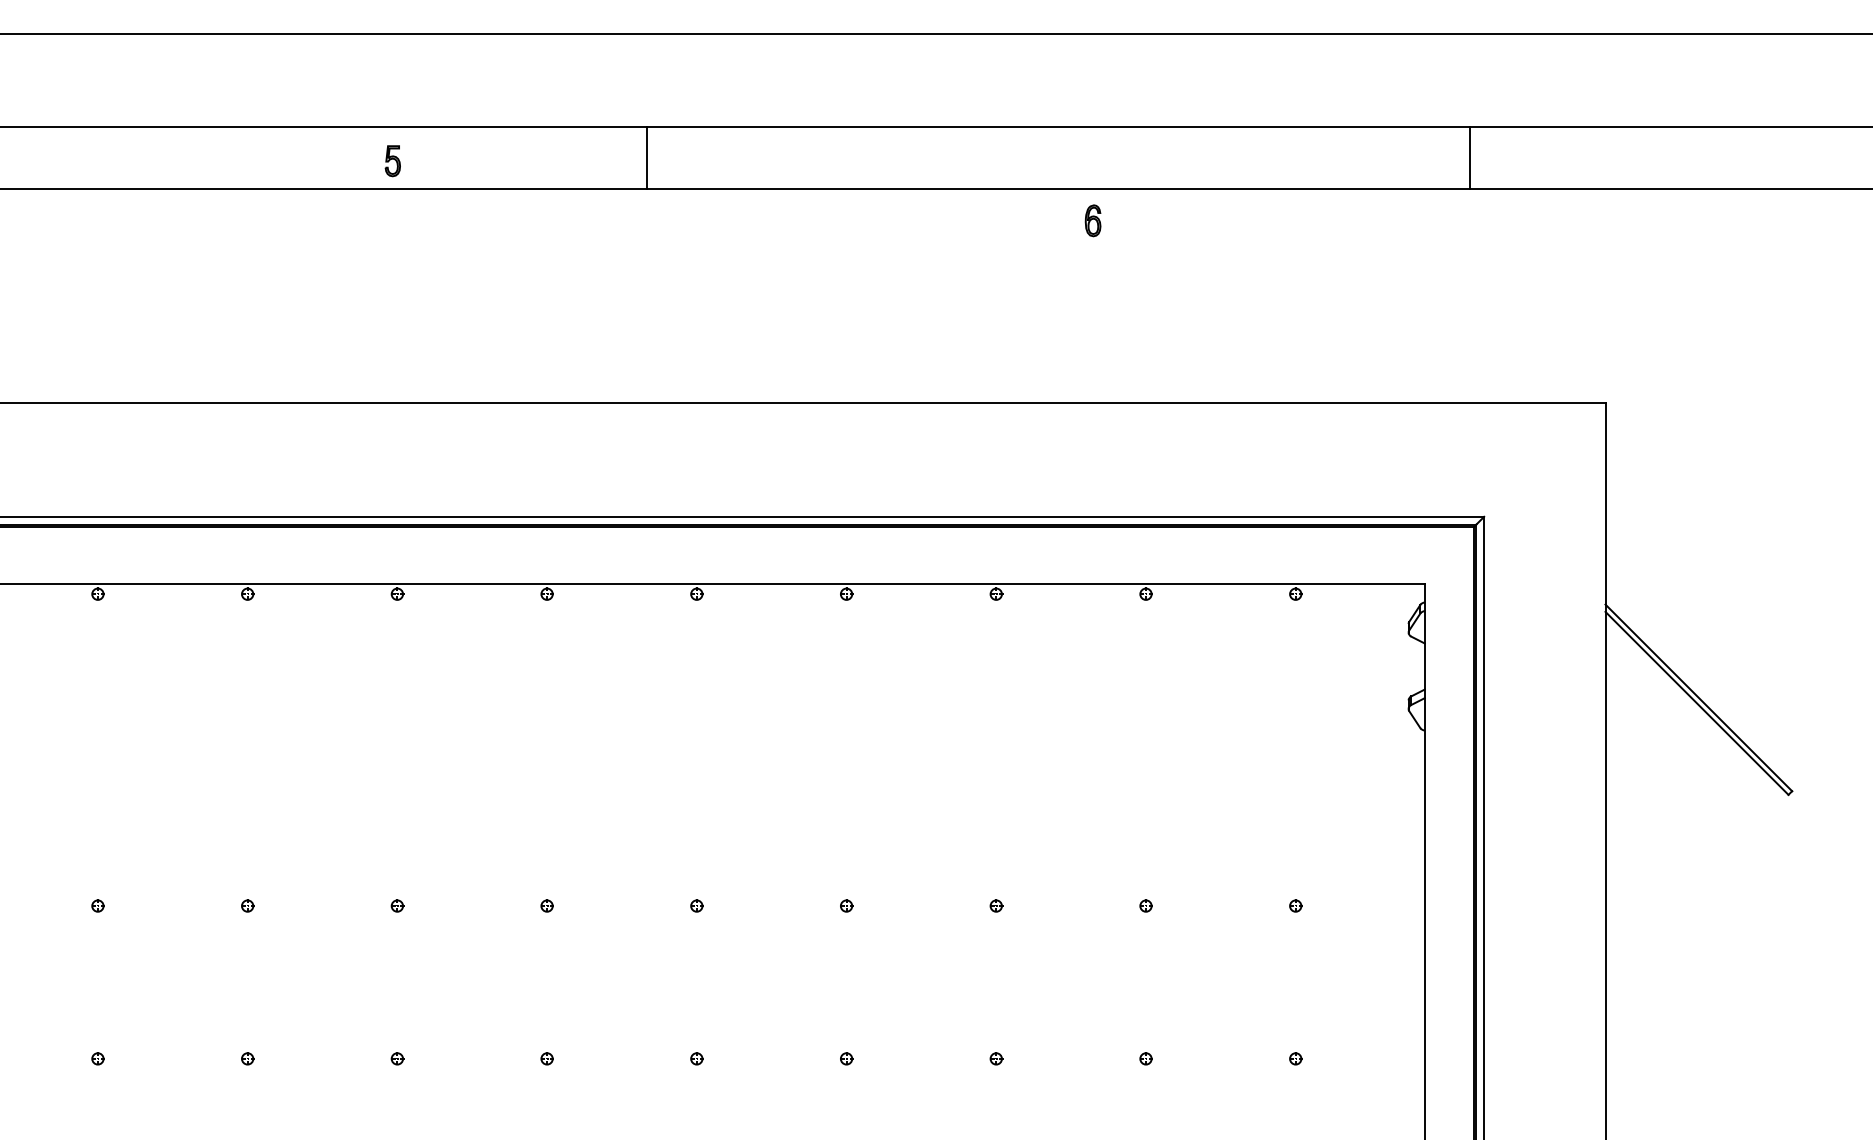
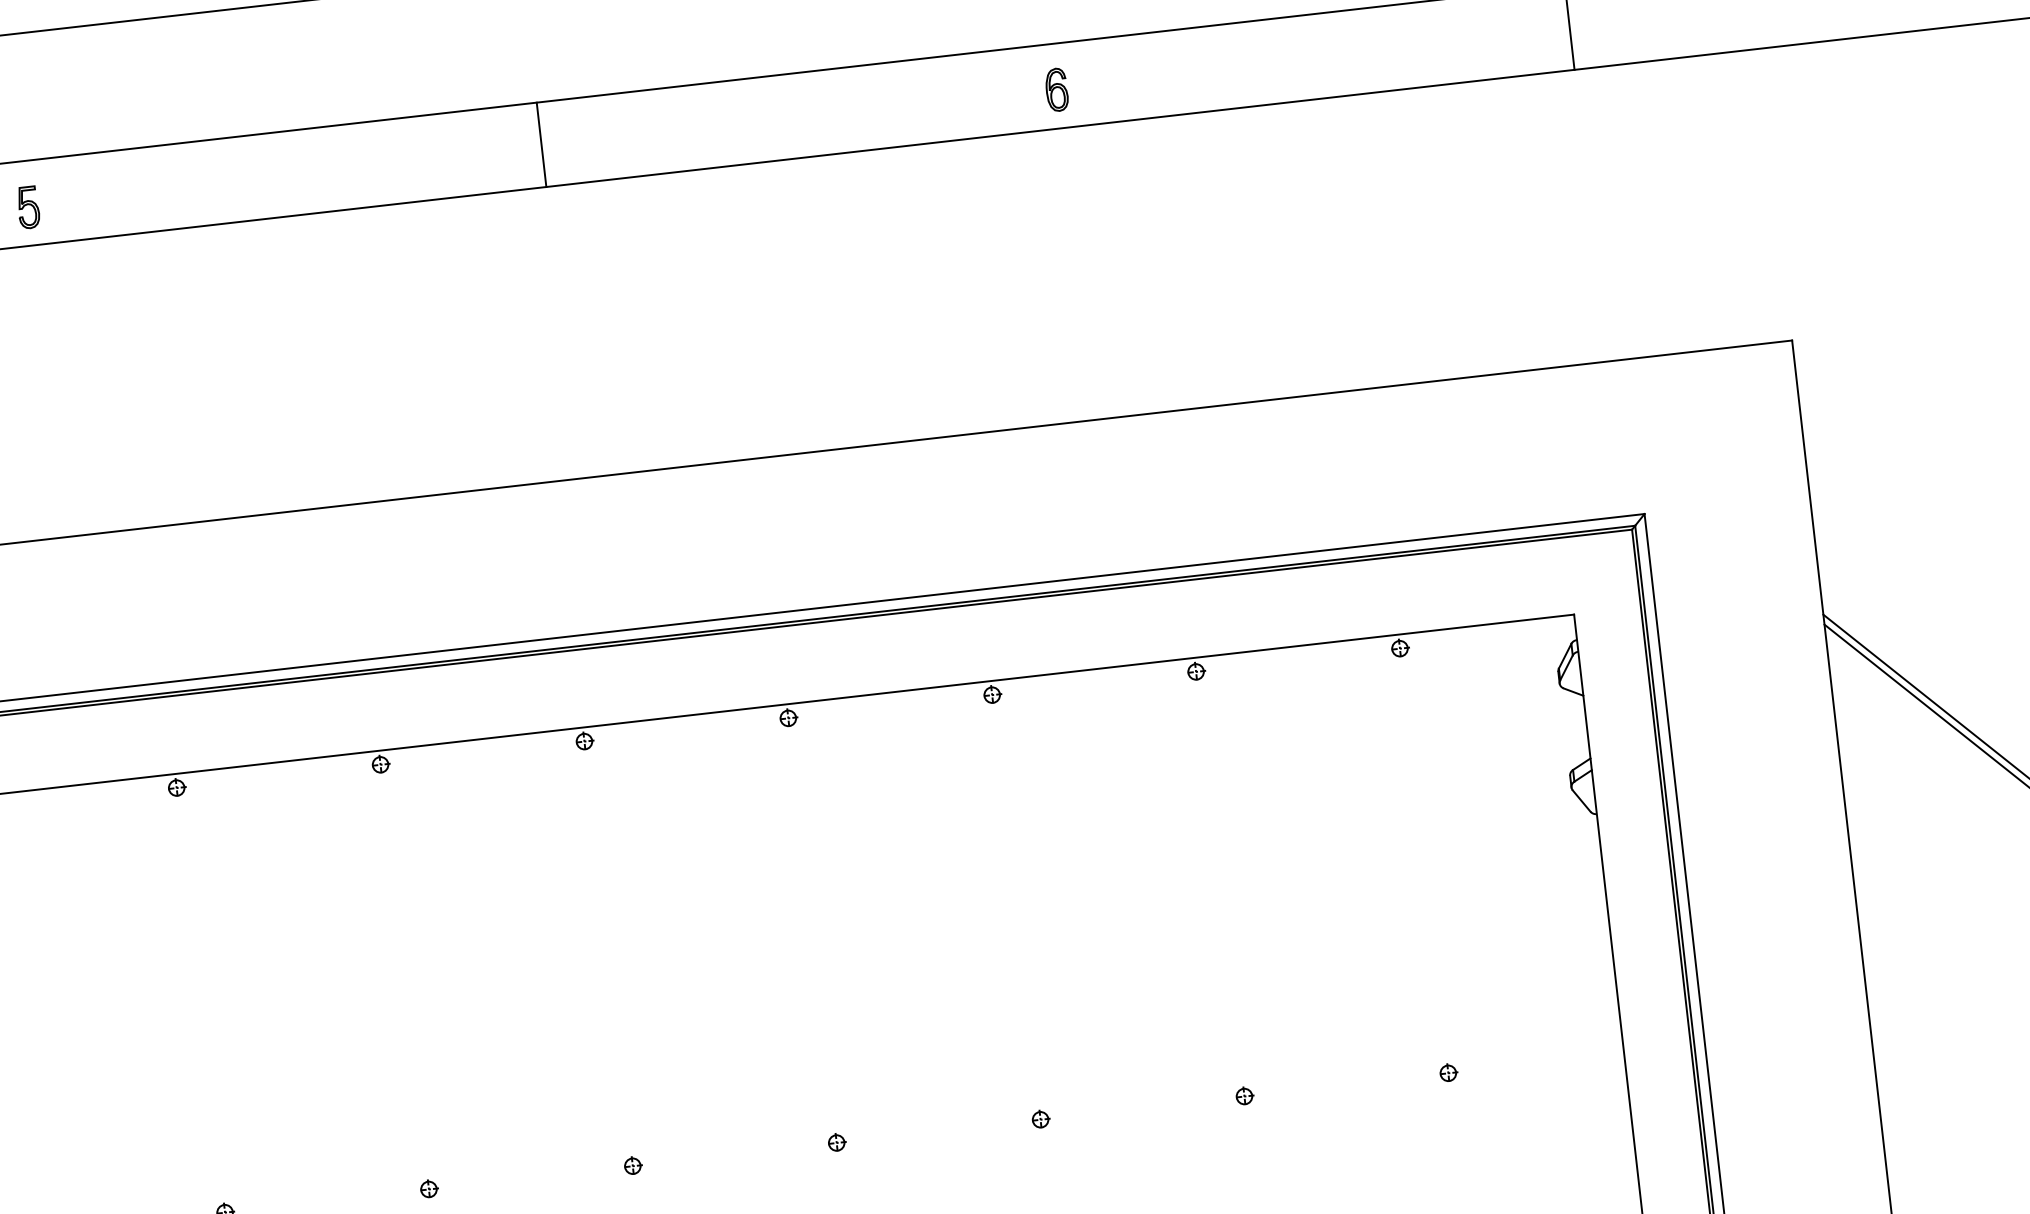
line: (647, 158) -> (542, 145), moved
part: (392, 161) -> (28, 208), moved
part: (1092, 220) -> (1055, 89), moved

